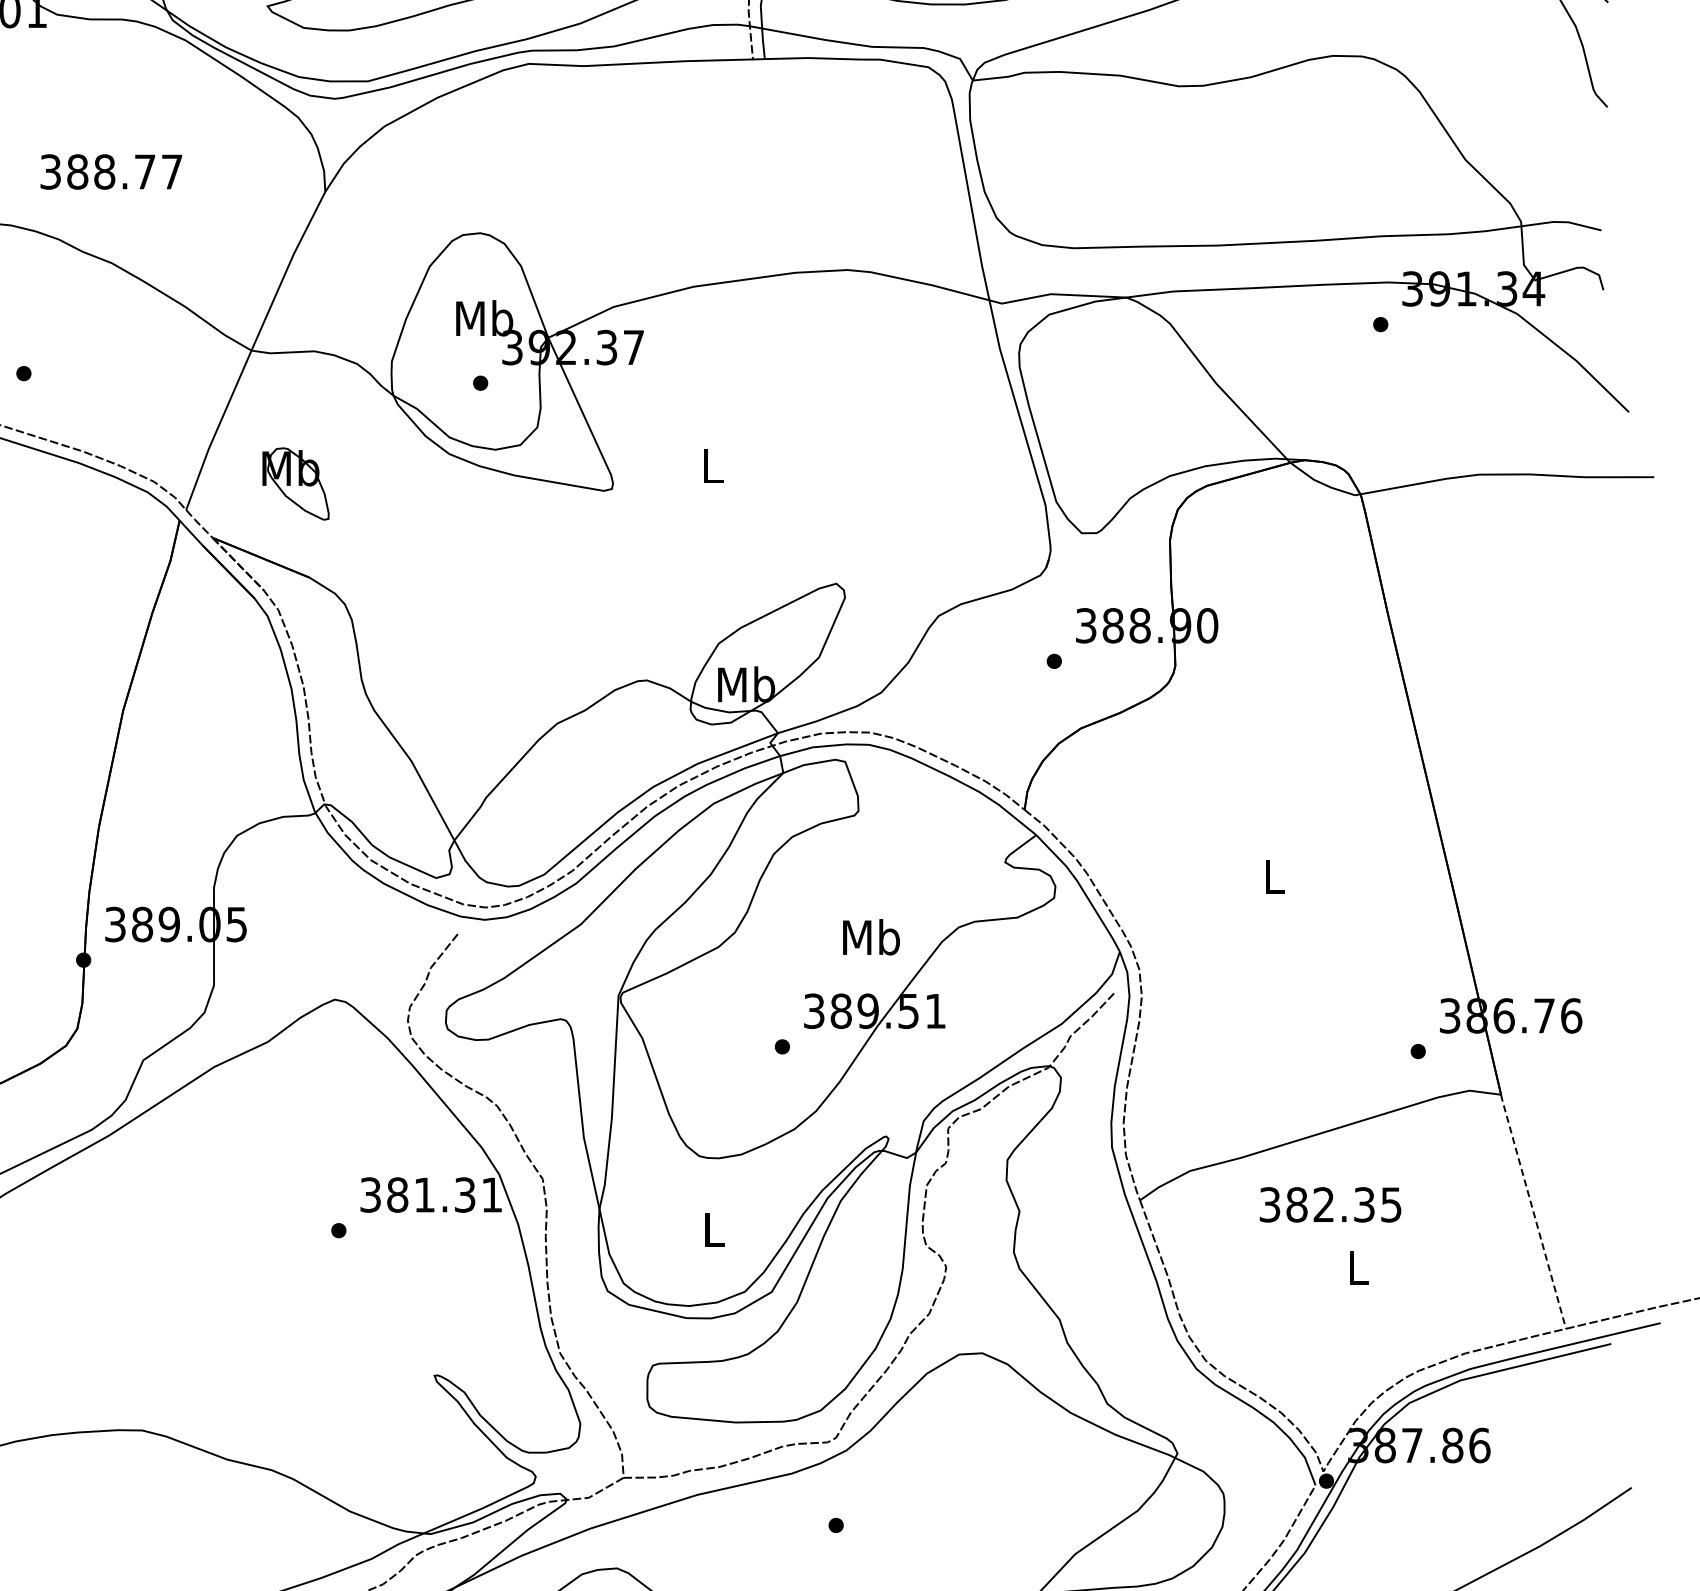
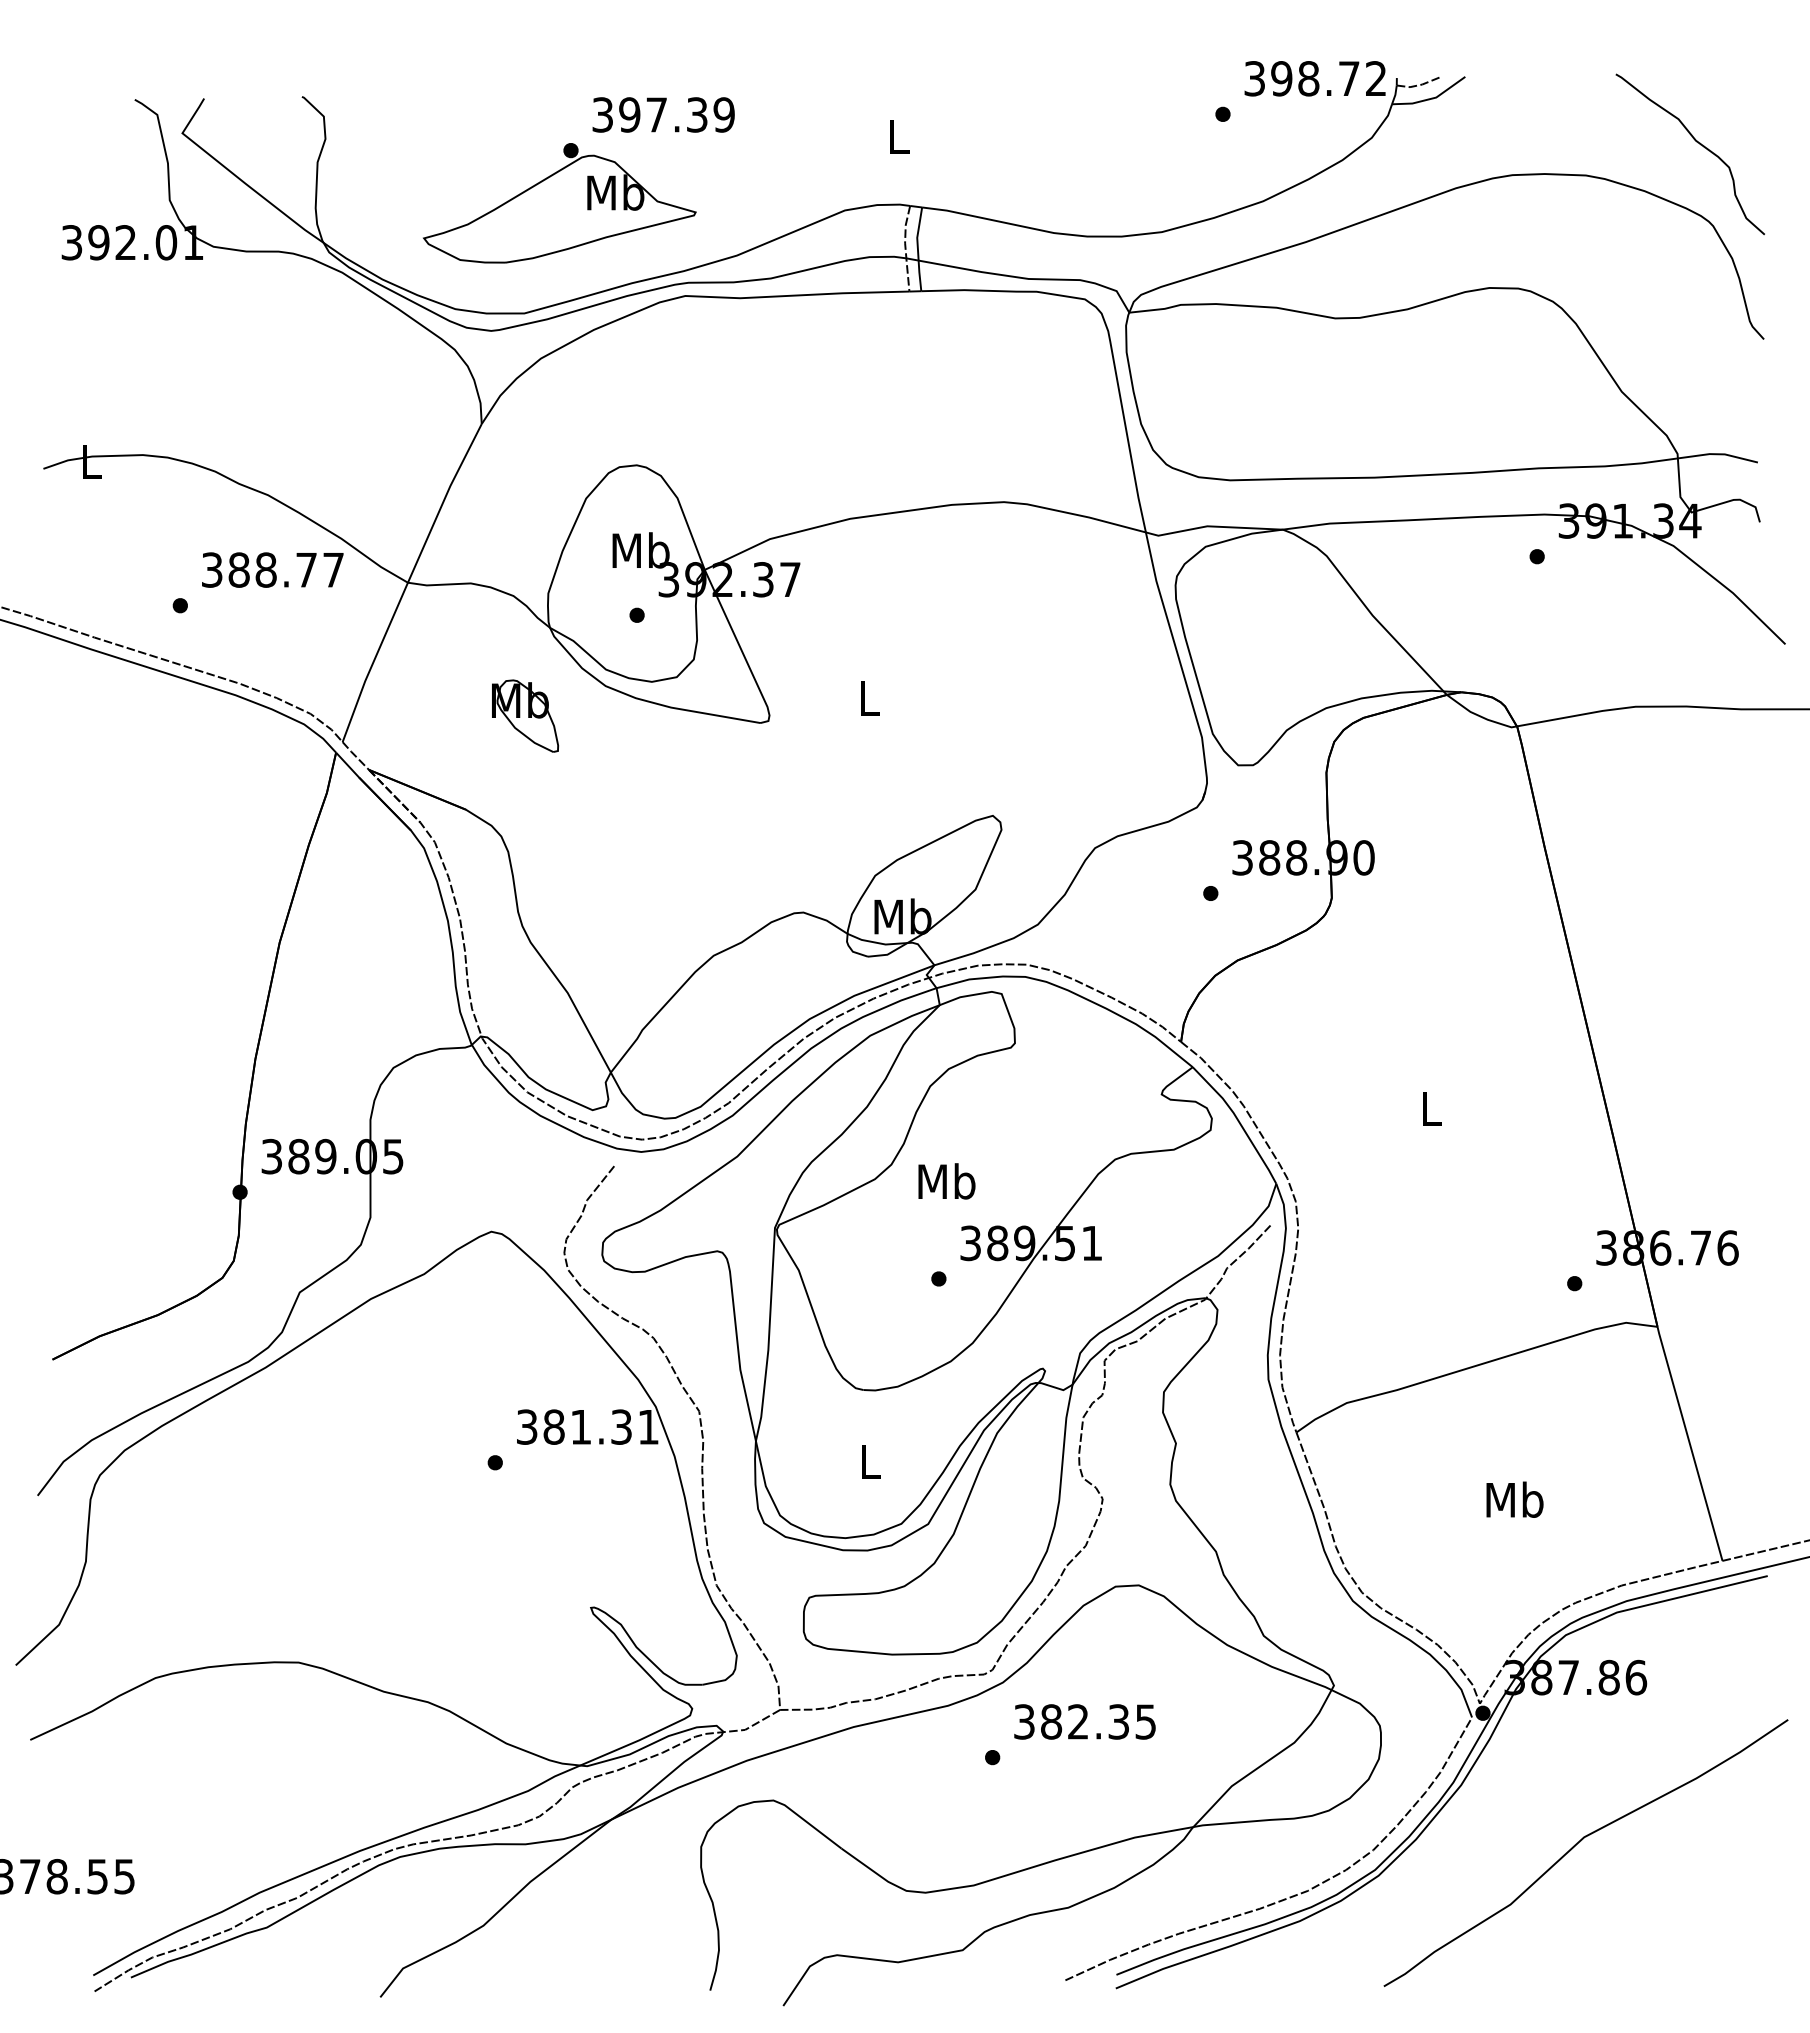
text: (111, 171) -> (272, 569), moved
part: (296, 483) -> (525, 715), moved
text: (871, 937) -> (946, 1181), moved
text: (1330, 1204) -> (1084, 1721), moved
line: (1533, 1211) -> (1689, 1443), dashed -> solid
text: (1358, 1267) -> (1514, 1499), L -> Mb

